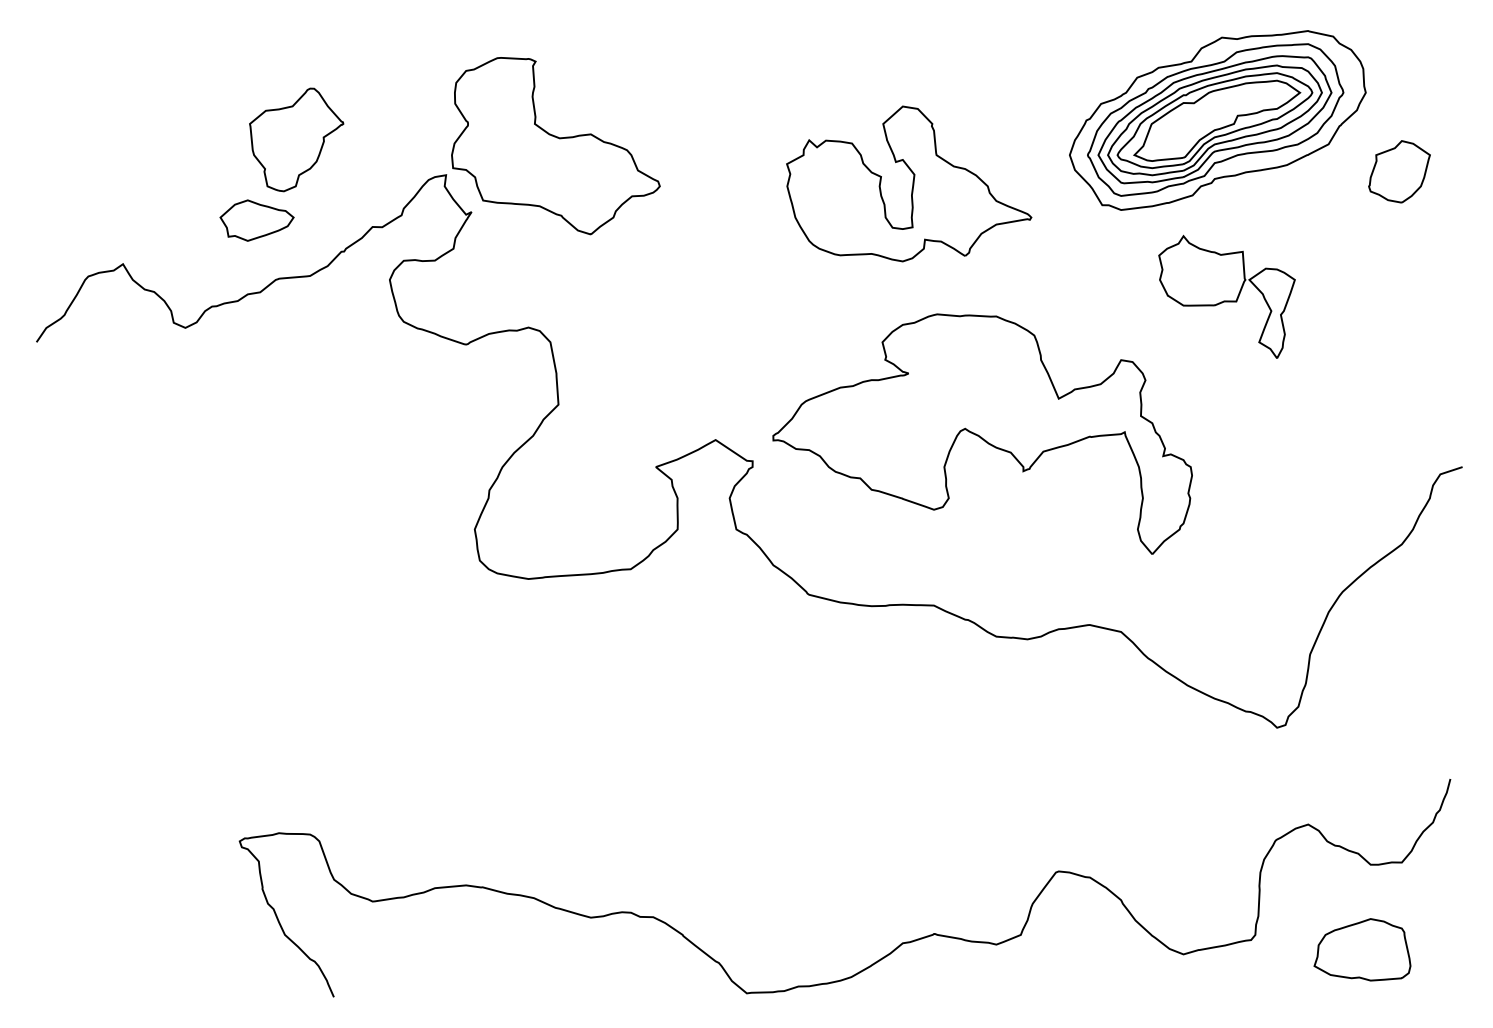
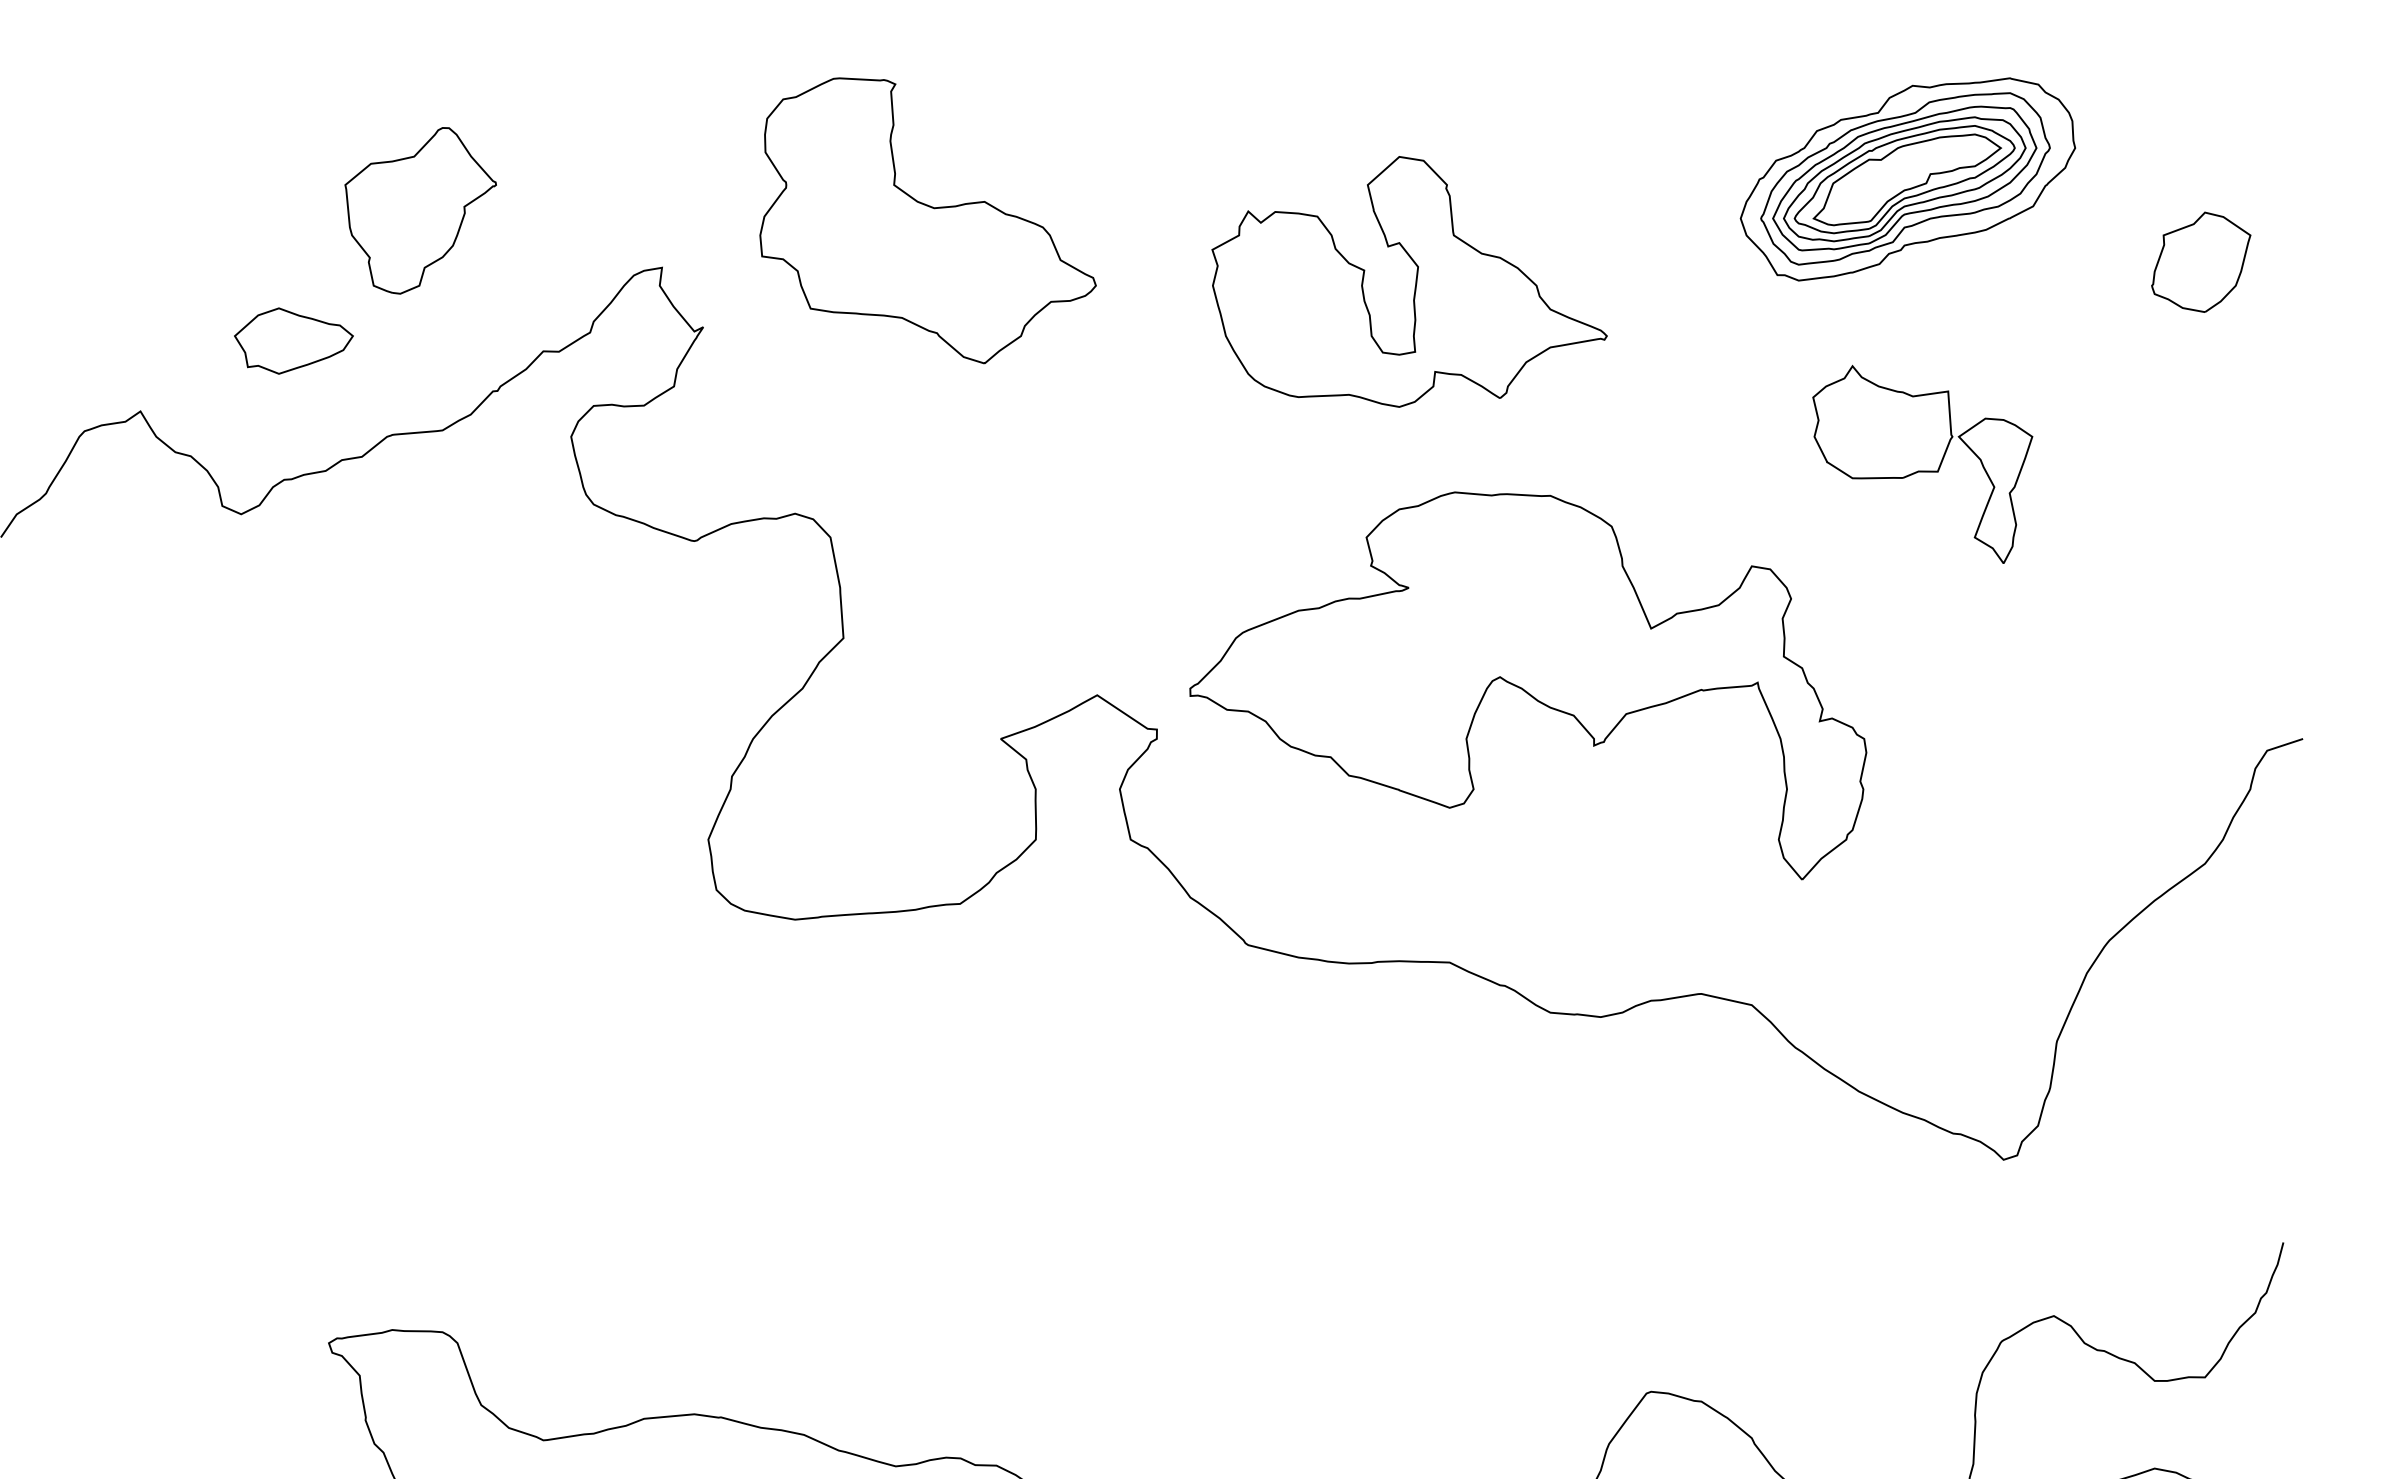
part: (1217, 120) -> (1907, 179), size x0.7
part: (555, 146) -> (927, 221), moved
part: (256, 220) -> (292, 340), moved

